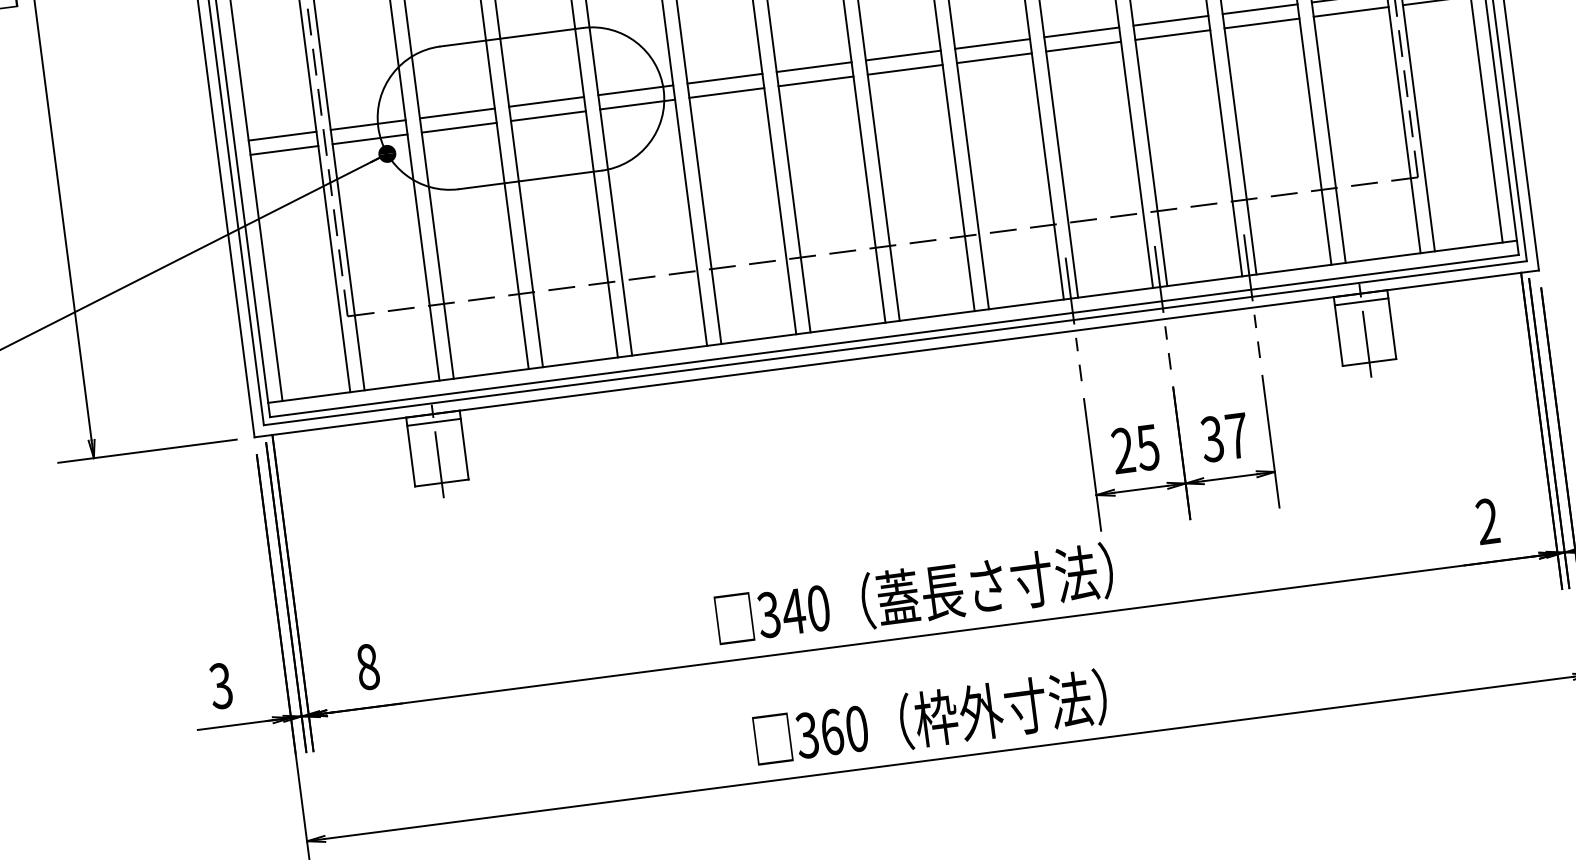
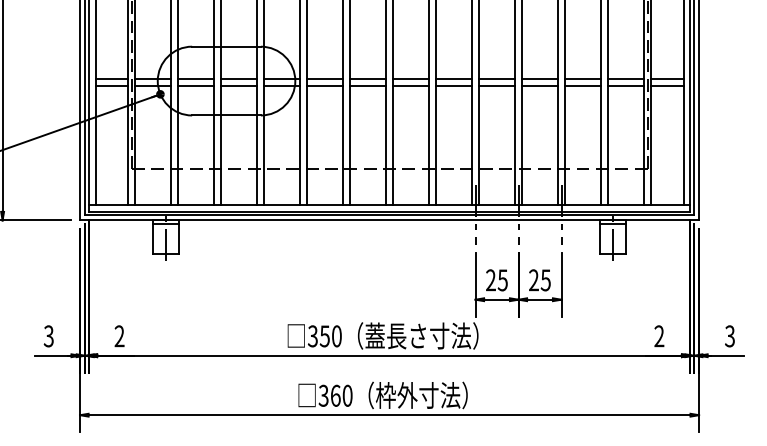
text: (1224, 437) -> (539, 280), 37 -> 25
text: (793, 612) -> (324, 336), 340 -> 350
text: (367, 667) -> (119, 336), 8 -> 2

